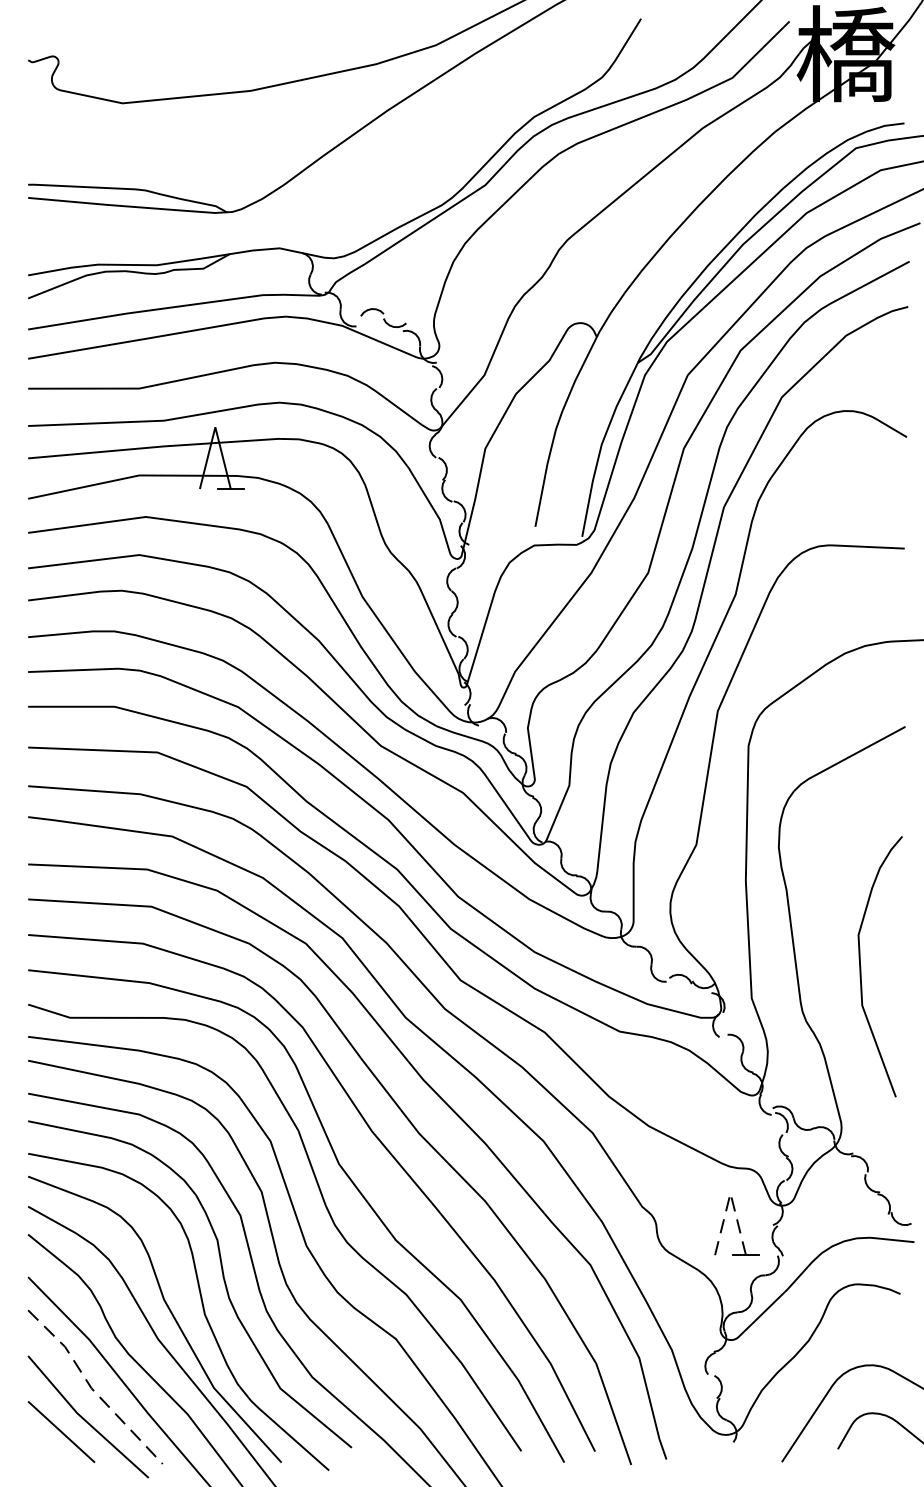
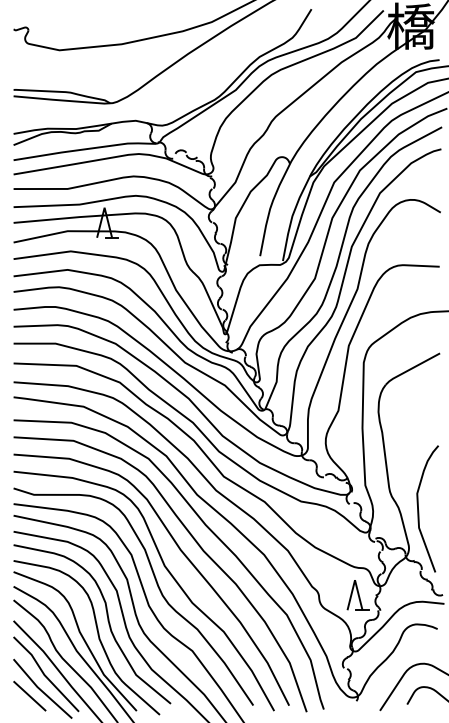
curve: (863, 971) -> (419, 511), moved
line: (731, 1194) -> (355, 580), dashed -> solid
line: (91, 1389) -> (44, 675), dashed -> solid

